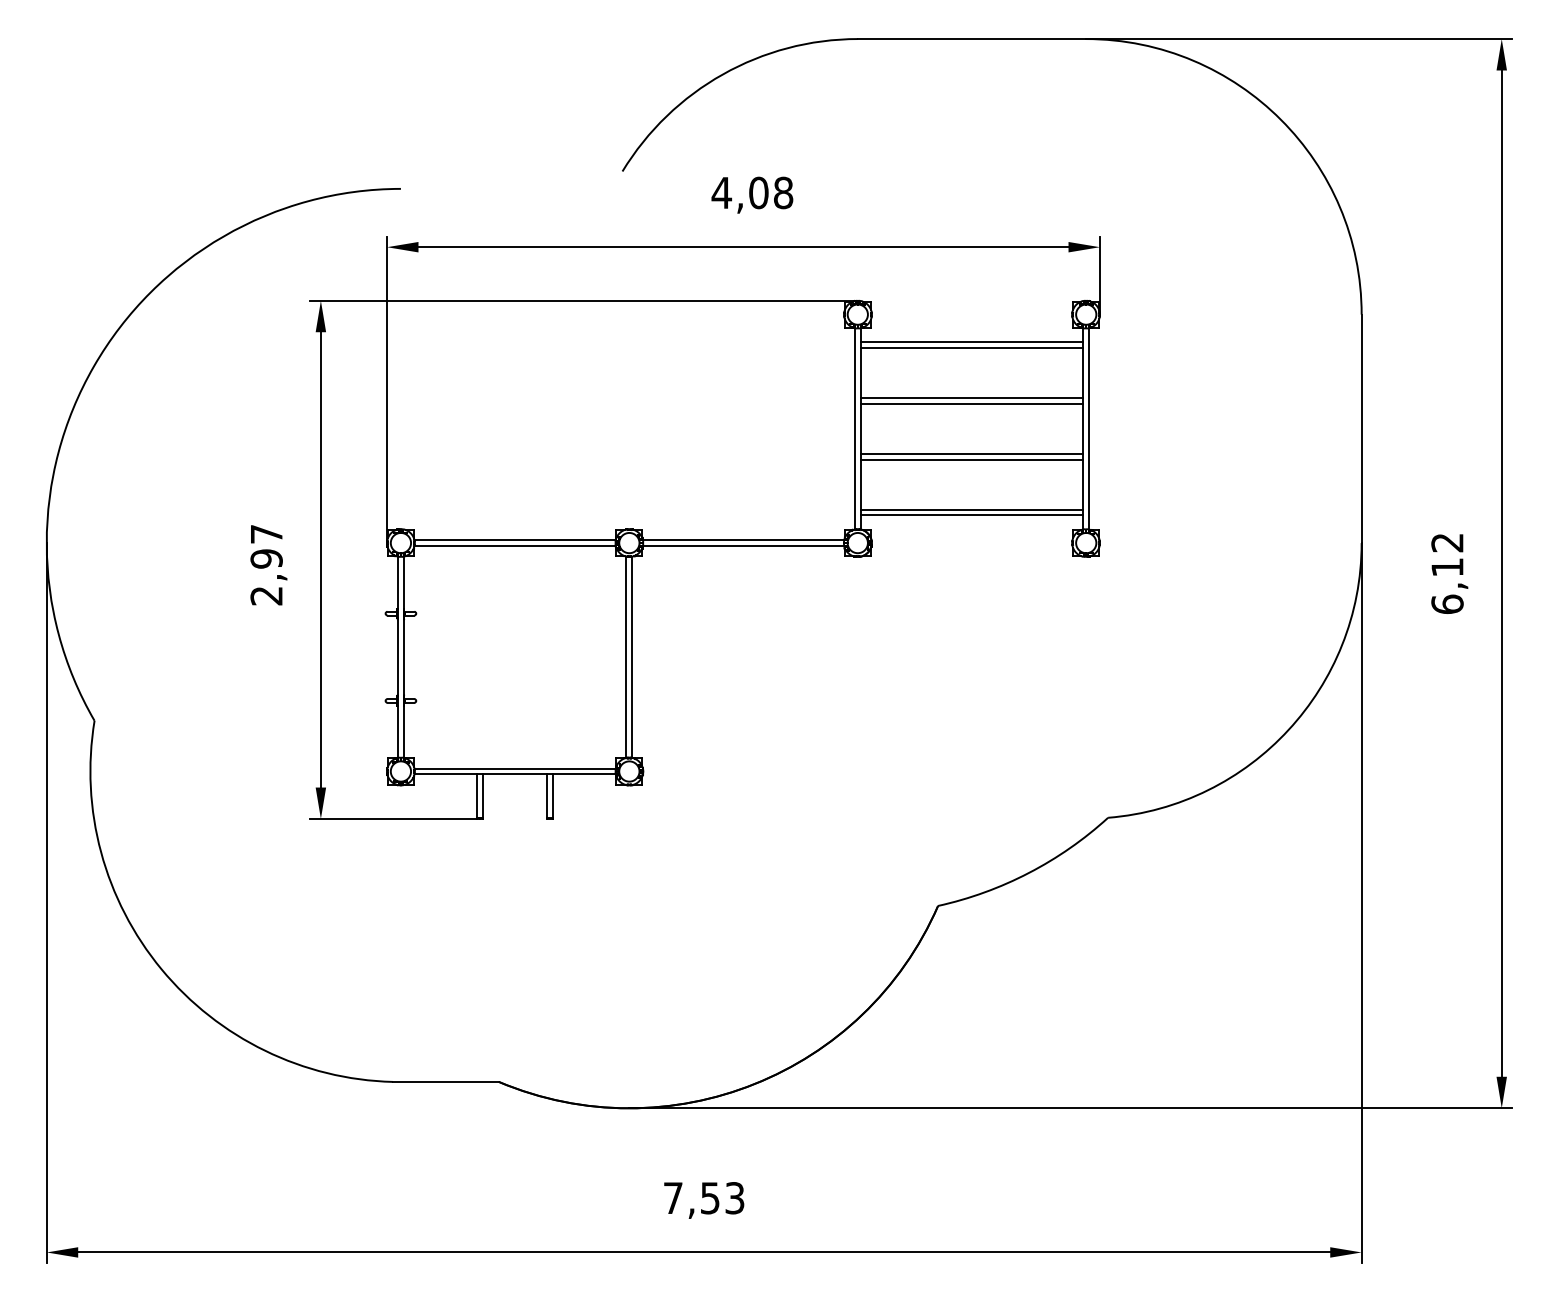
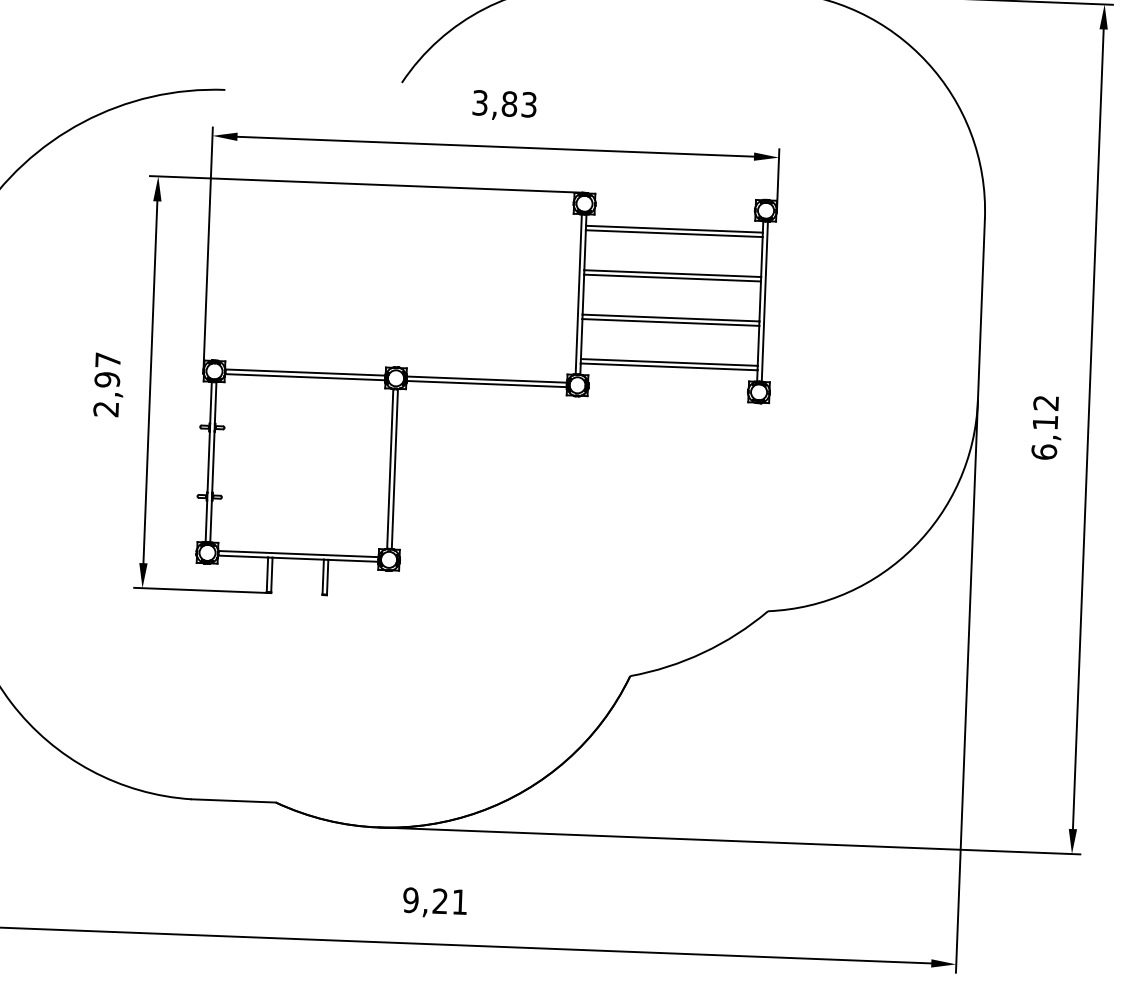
text: (752, 192) -> (504, 103), 4,08 -> 3,83
text: (703, 1198) -> (434, 901), 7,53 -> 9,21

